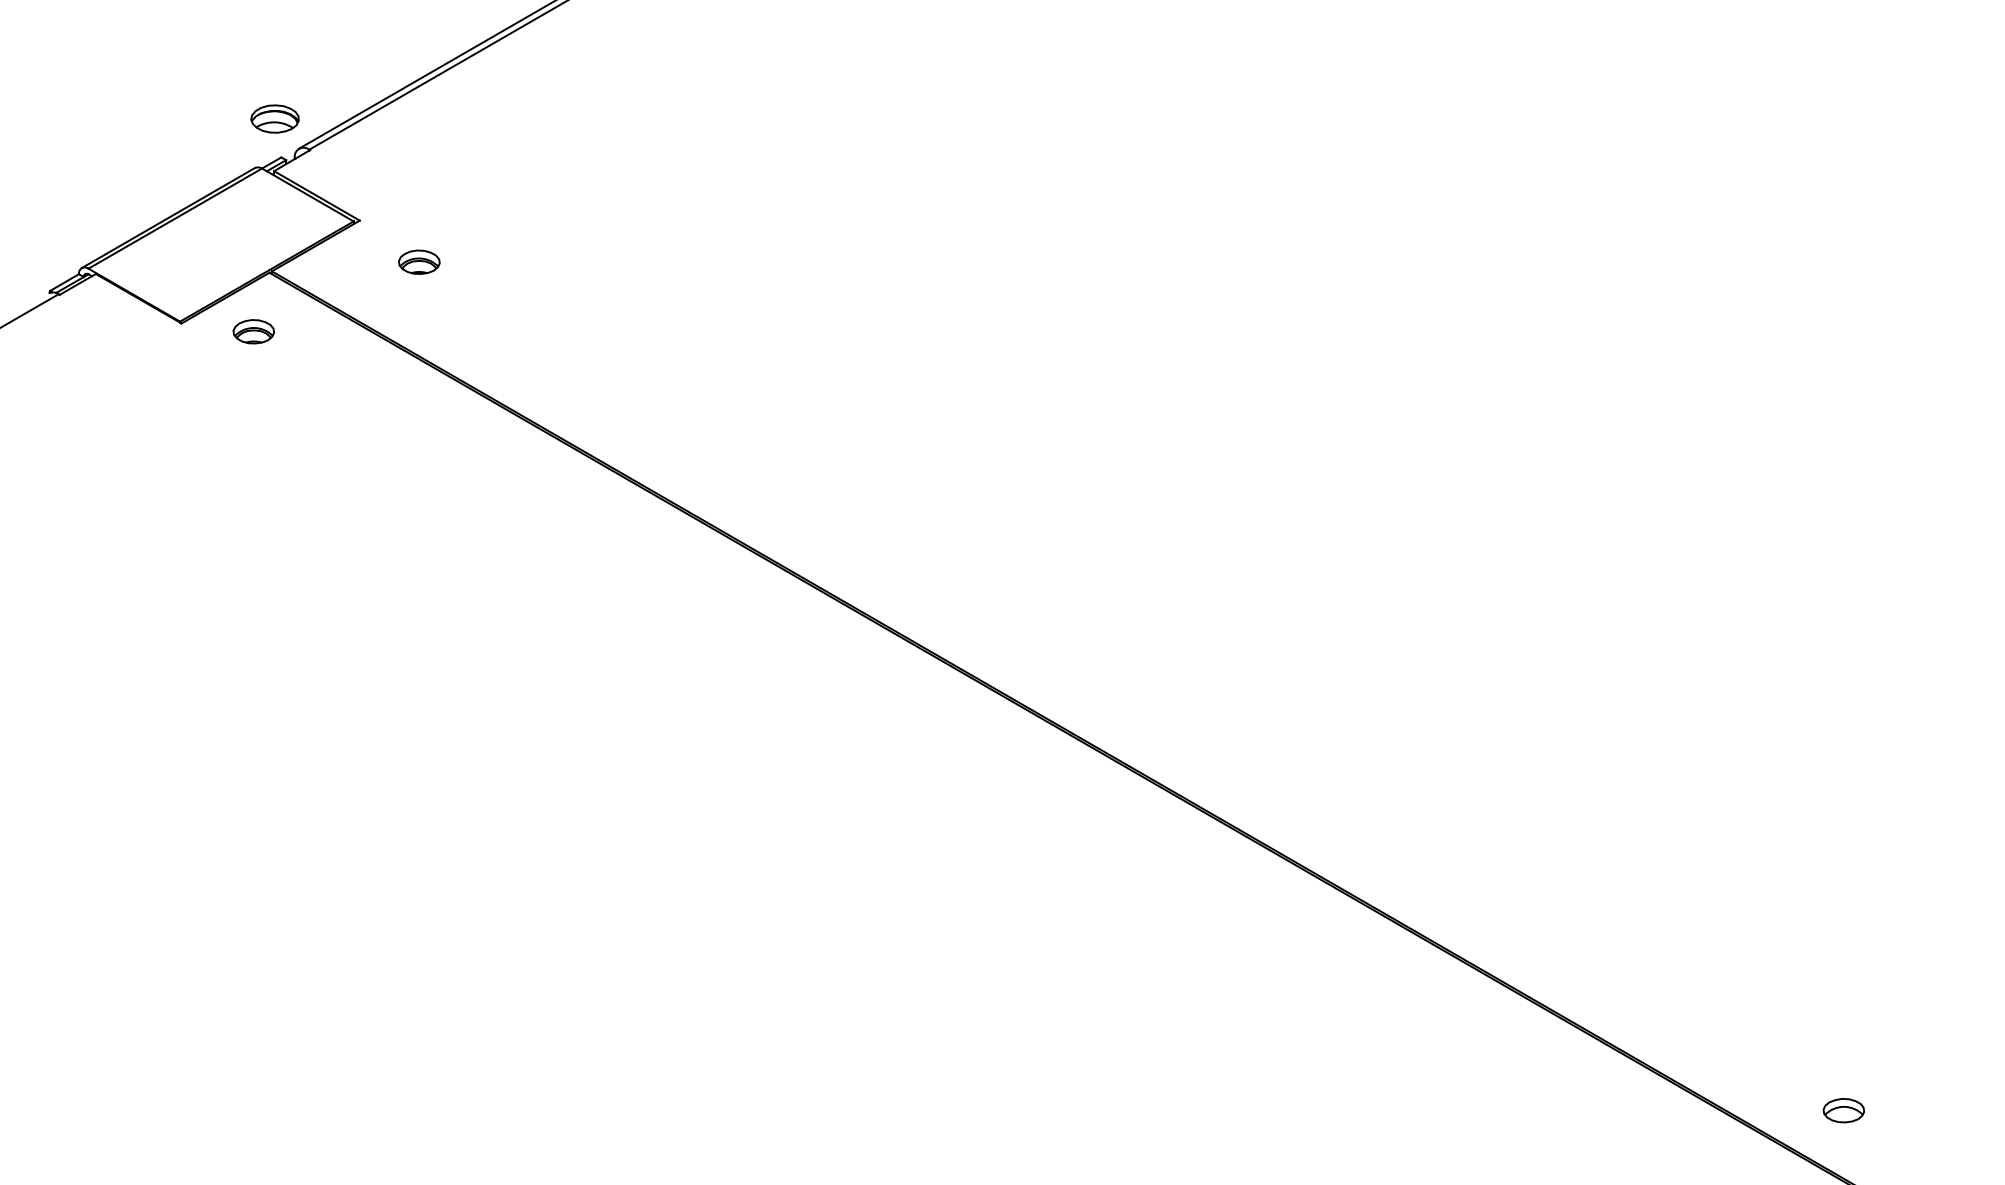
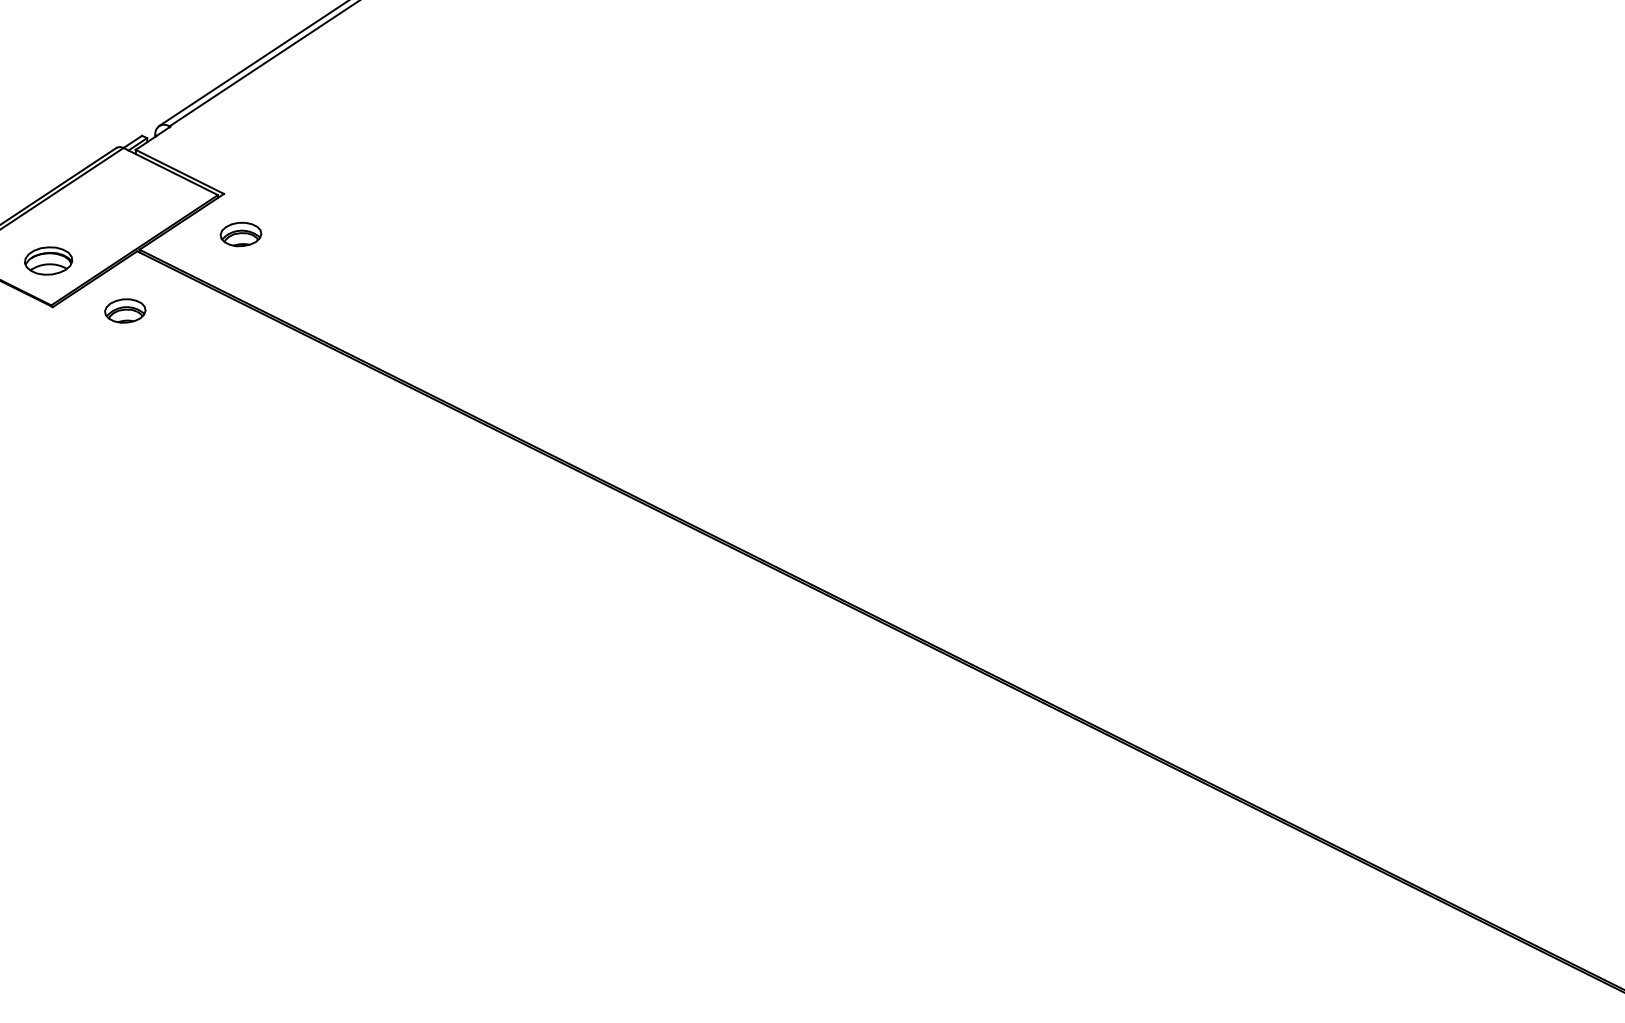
part: (274, 118) -> (47, 260), moved
part: (419, 261) -> (241, 233), moved

